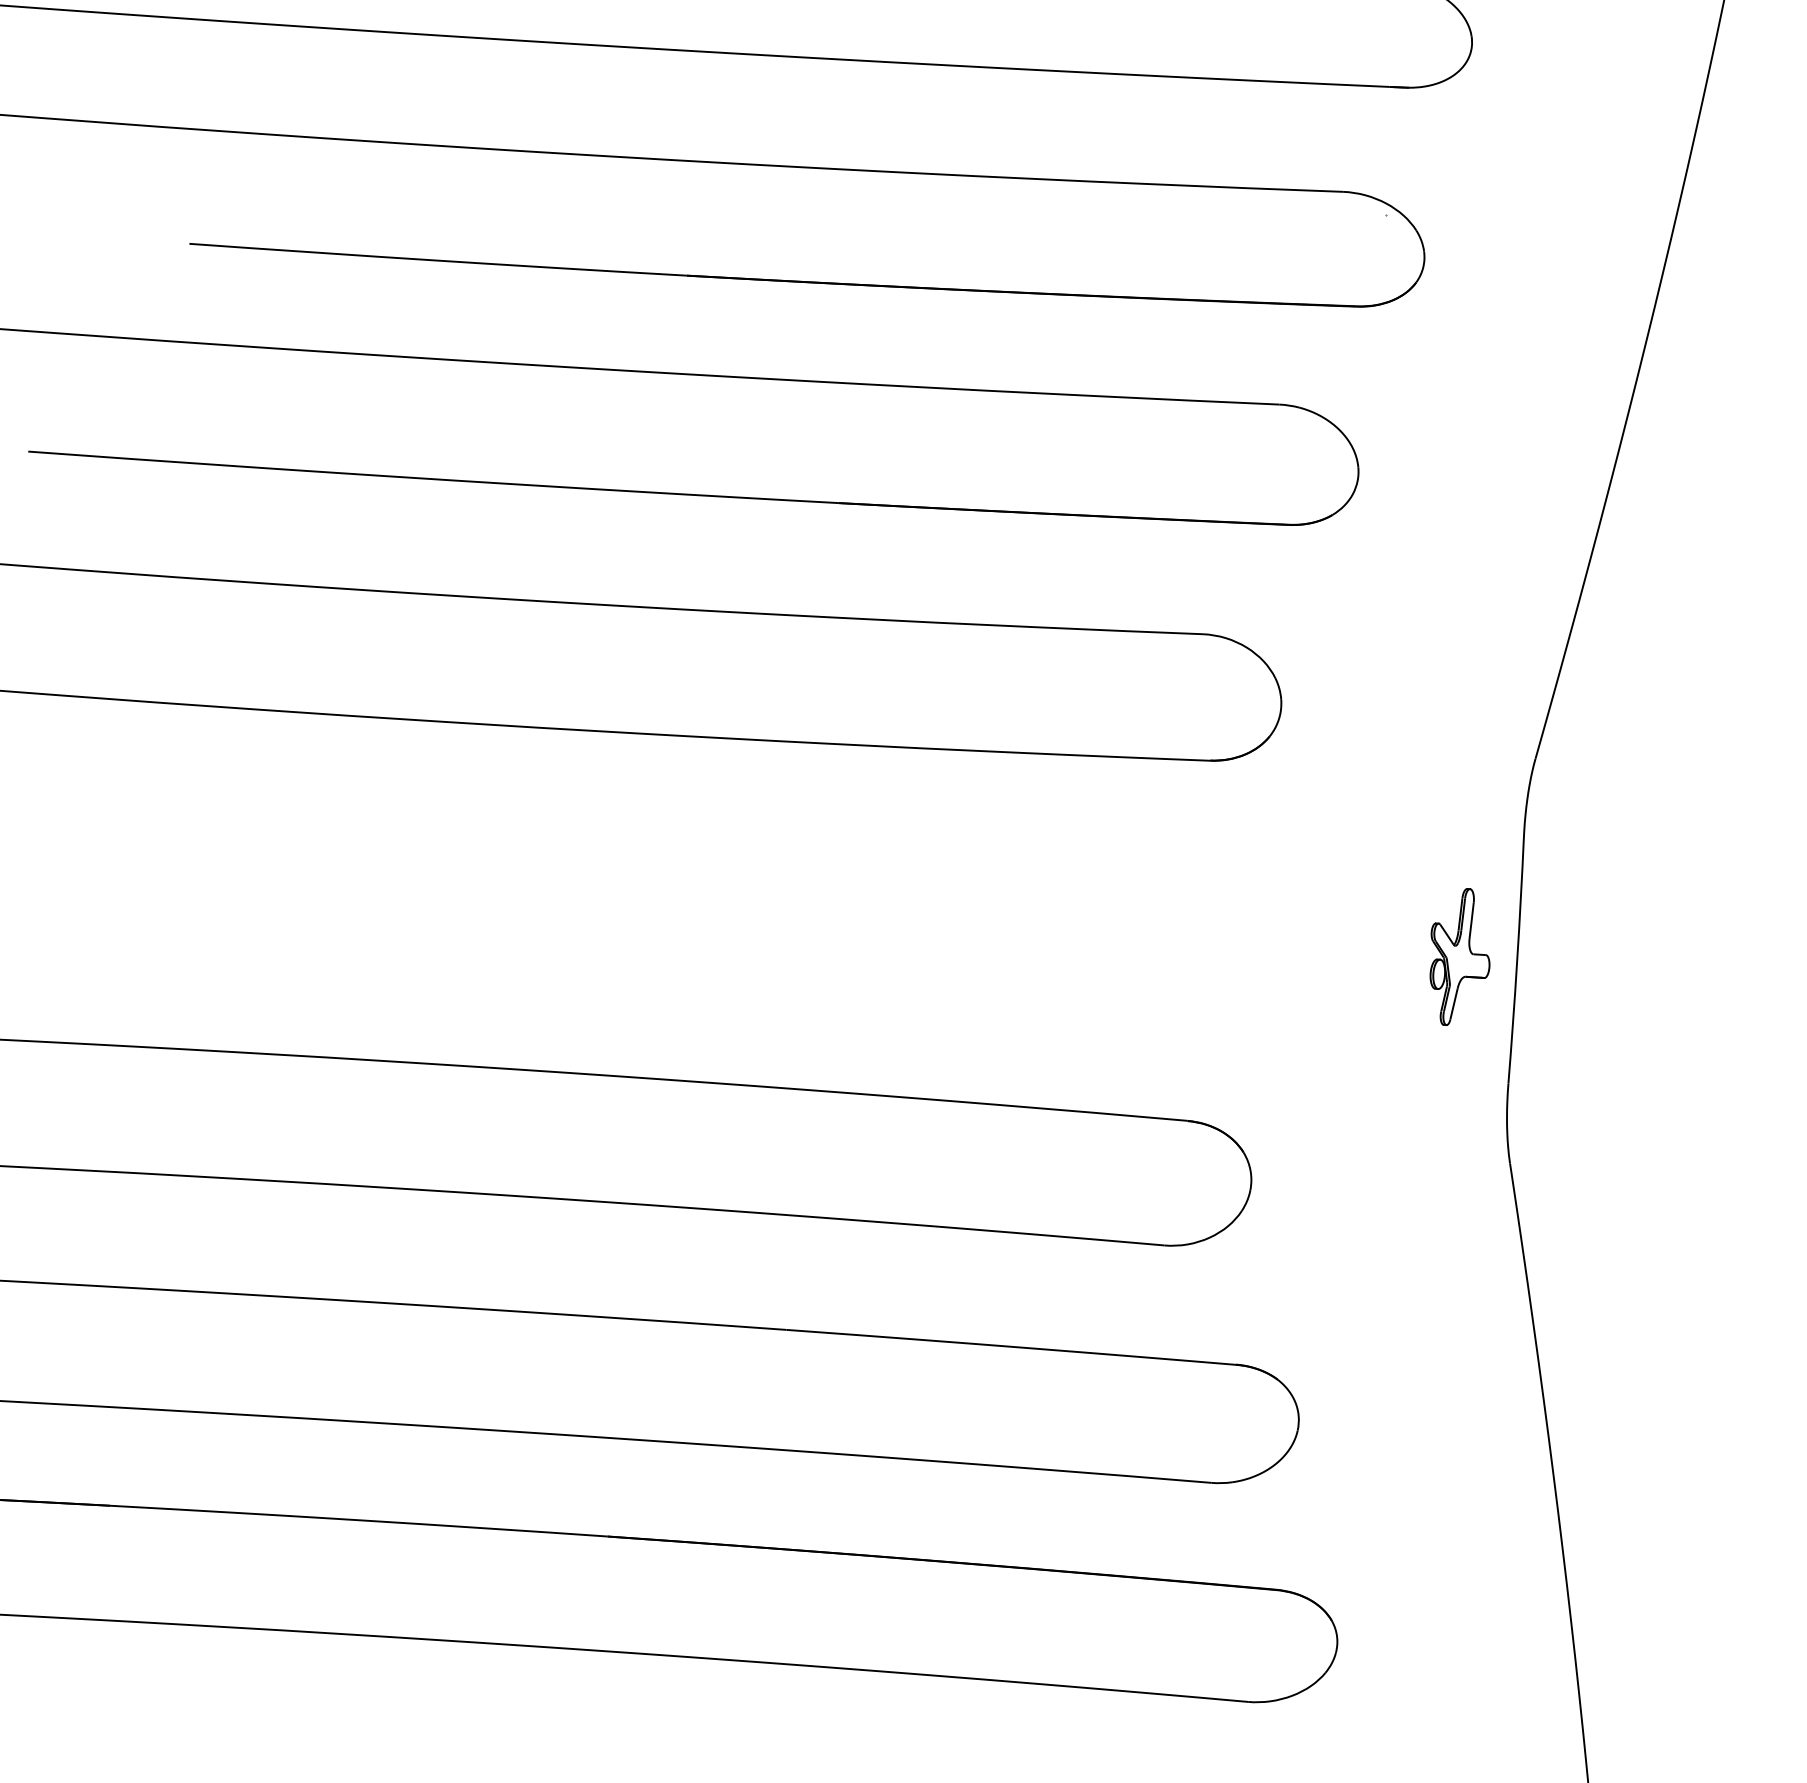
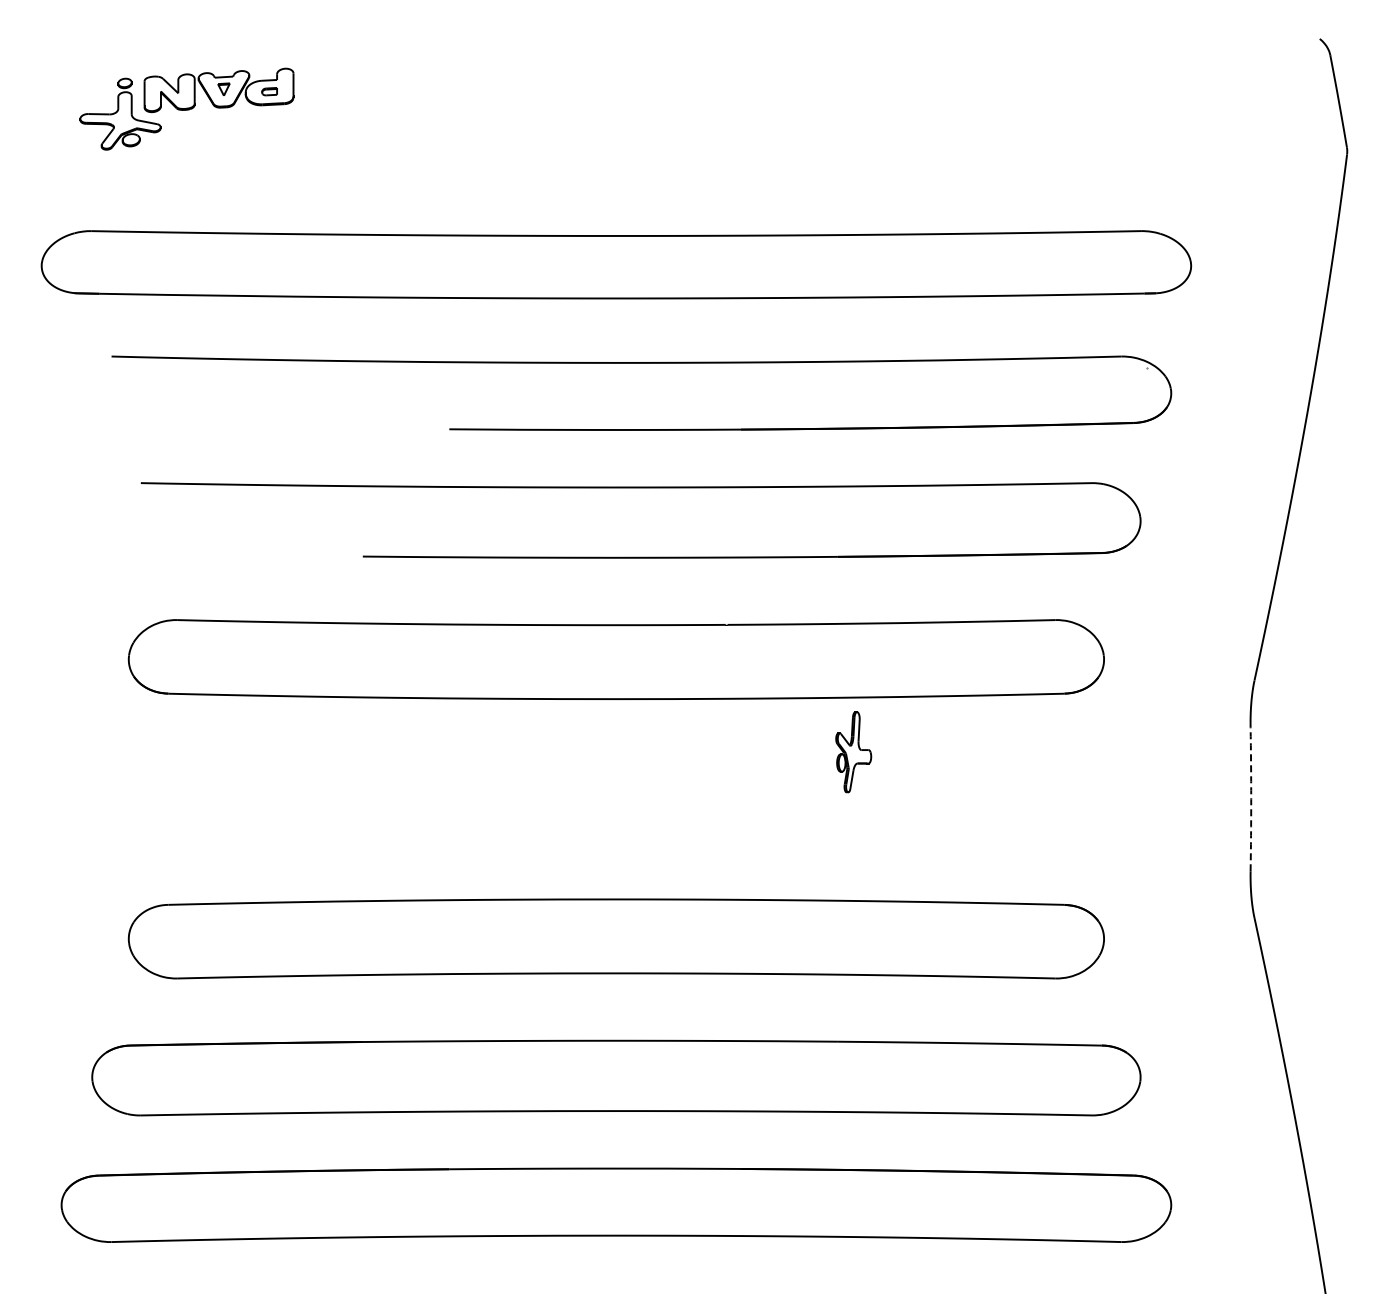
part: (1459, 957) -> (853, 752), moved
arc: (1517, 961) -> (1251, 799), solid -> dashed

